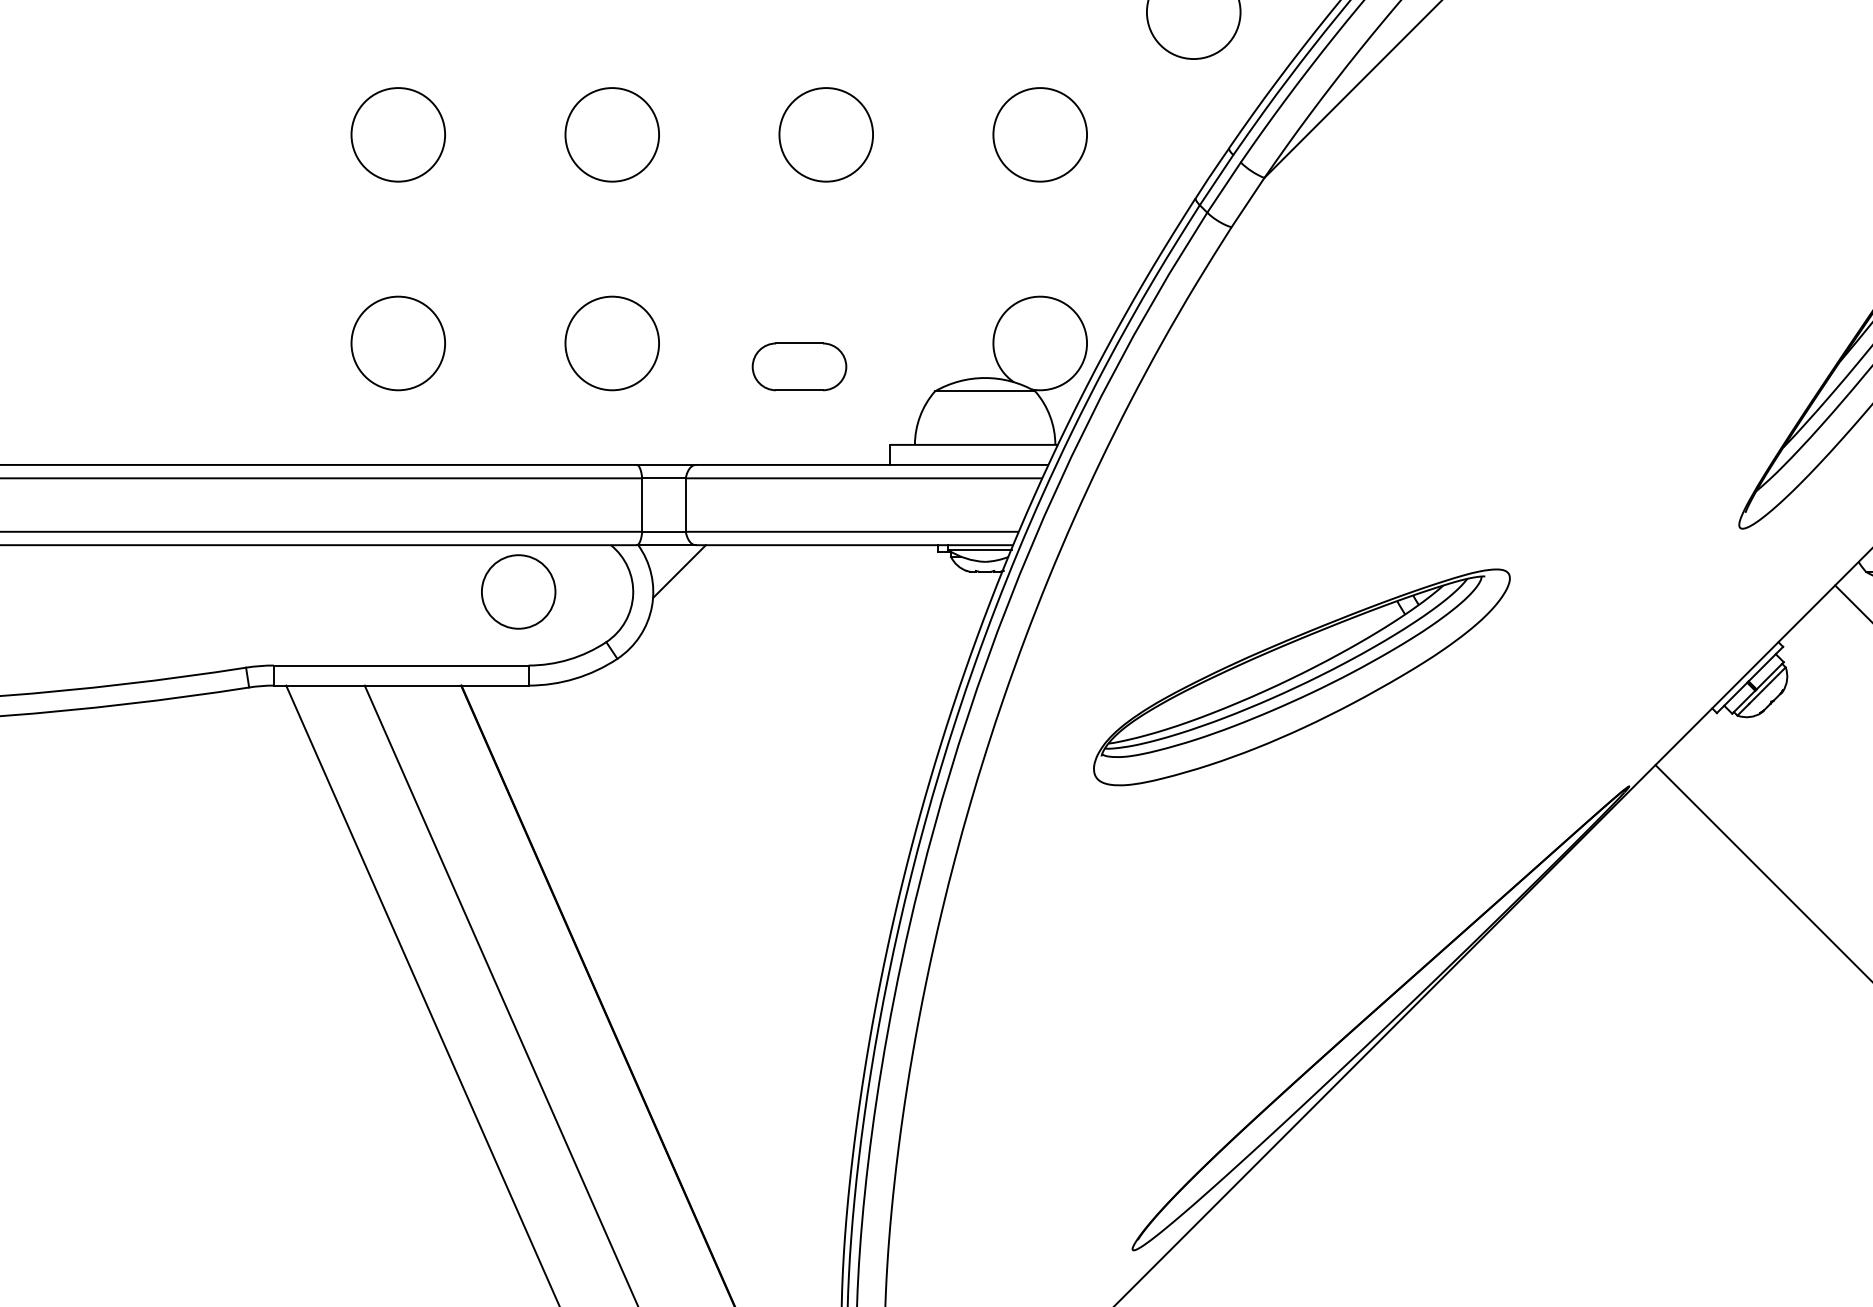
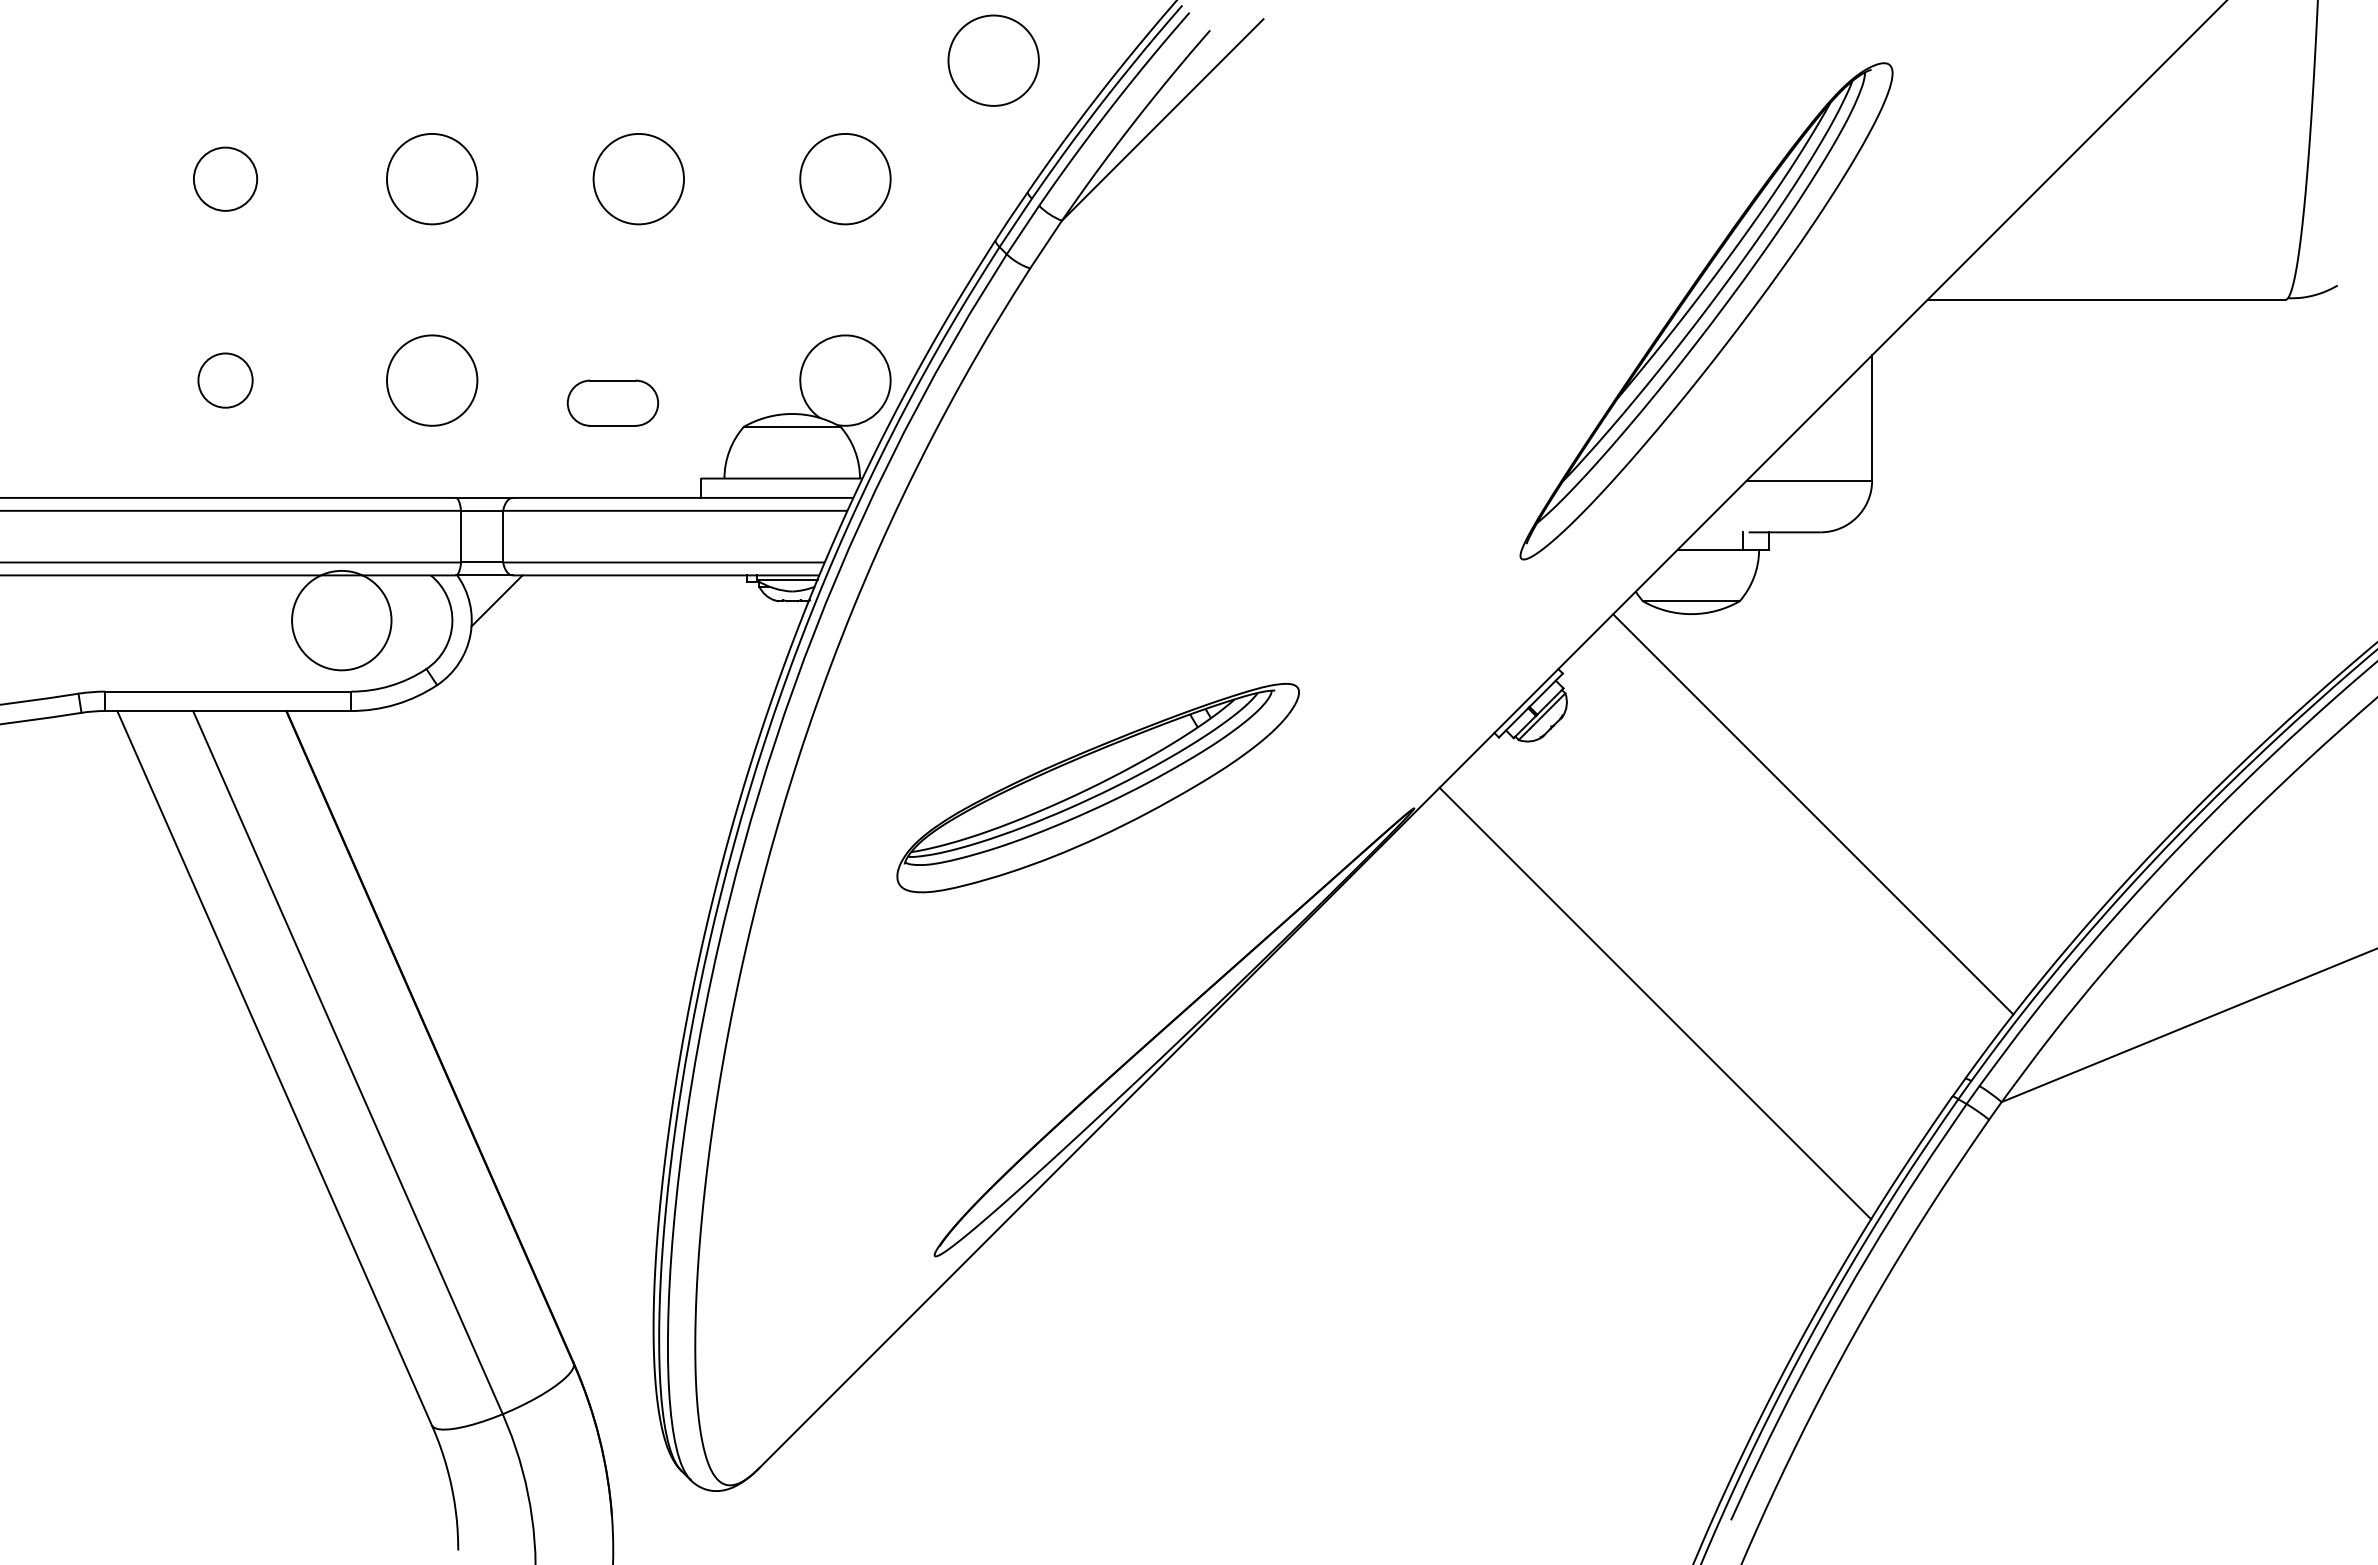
circle: (398, 135) -> (225, 179), size x0.7
circle: (398, 343) -> (225, 380), size x0.6
circle: (518, 591) -> (341, 620), size x1.4
part: (1301, 677) -> (1097, 788), moved

